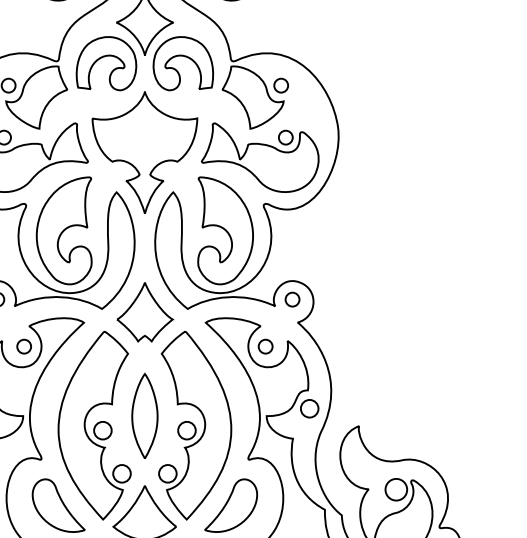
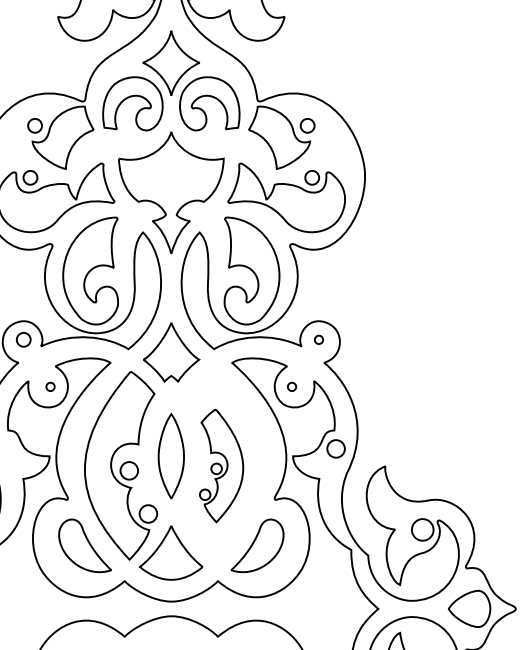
part: (292, 299) -> (318, 339), size x0.6
part: (24, 346) -> (50, 386), size x0.6
part: (265, 346) -> (291, 386), size x0.6
part: (195, 425) -> (221, 465), size x0.6

